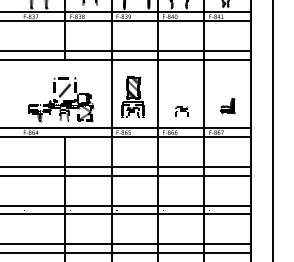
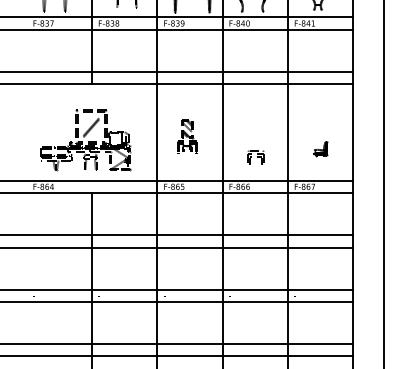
part: (132, 96) -> (186, 135), size x0.6
part: (227, 105) -> (320, 148), size x0.7

